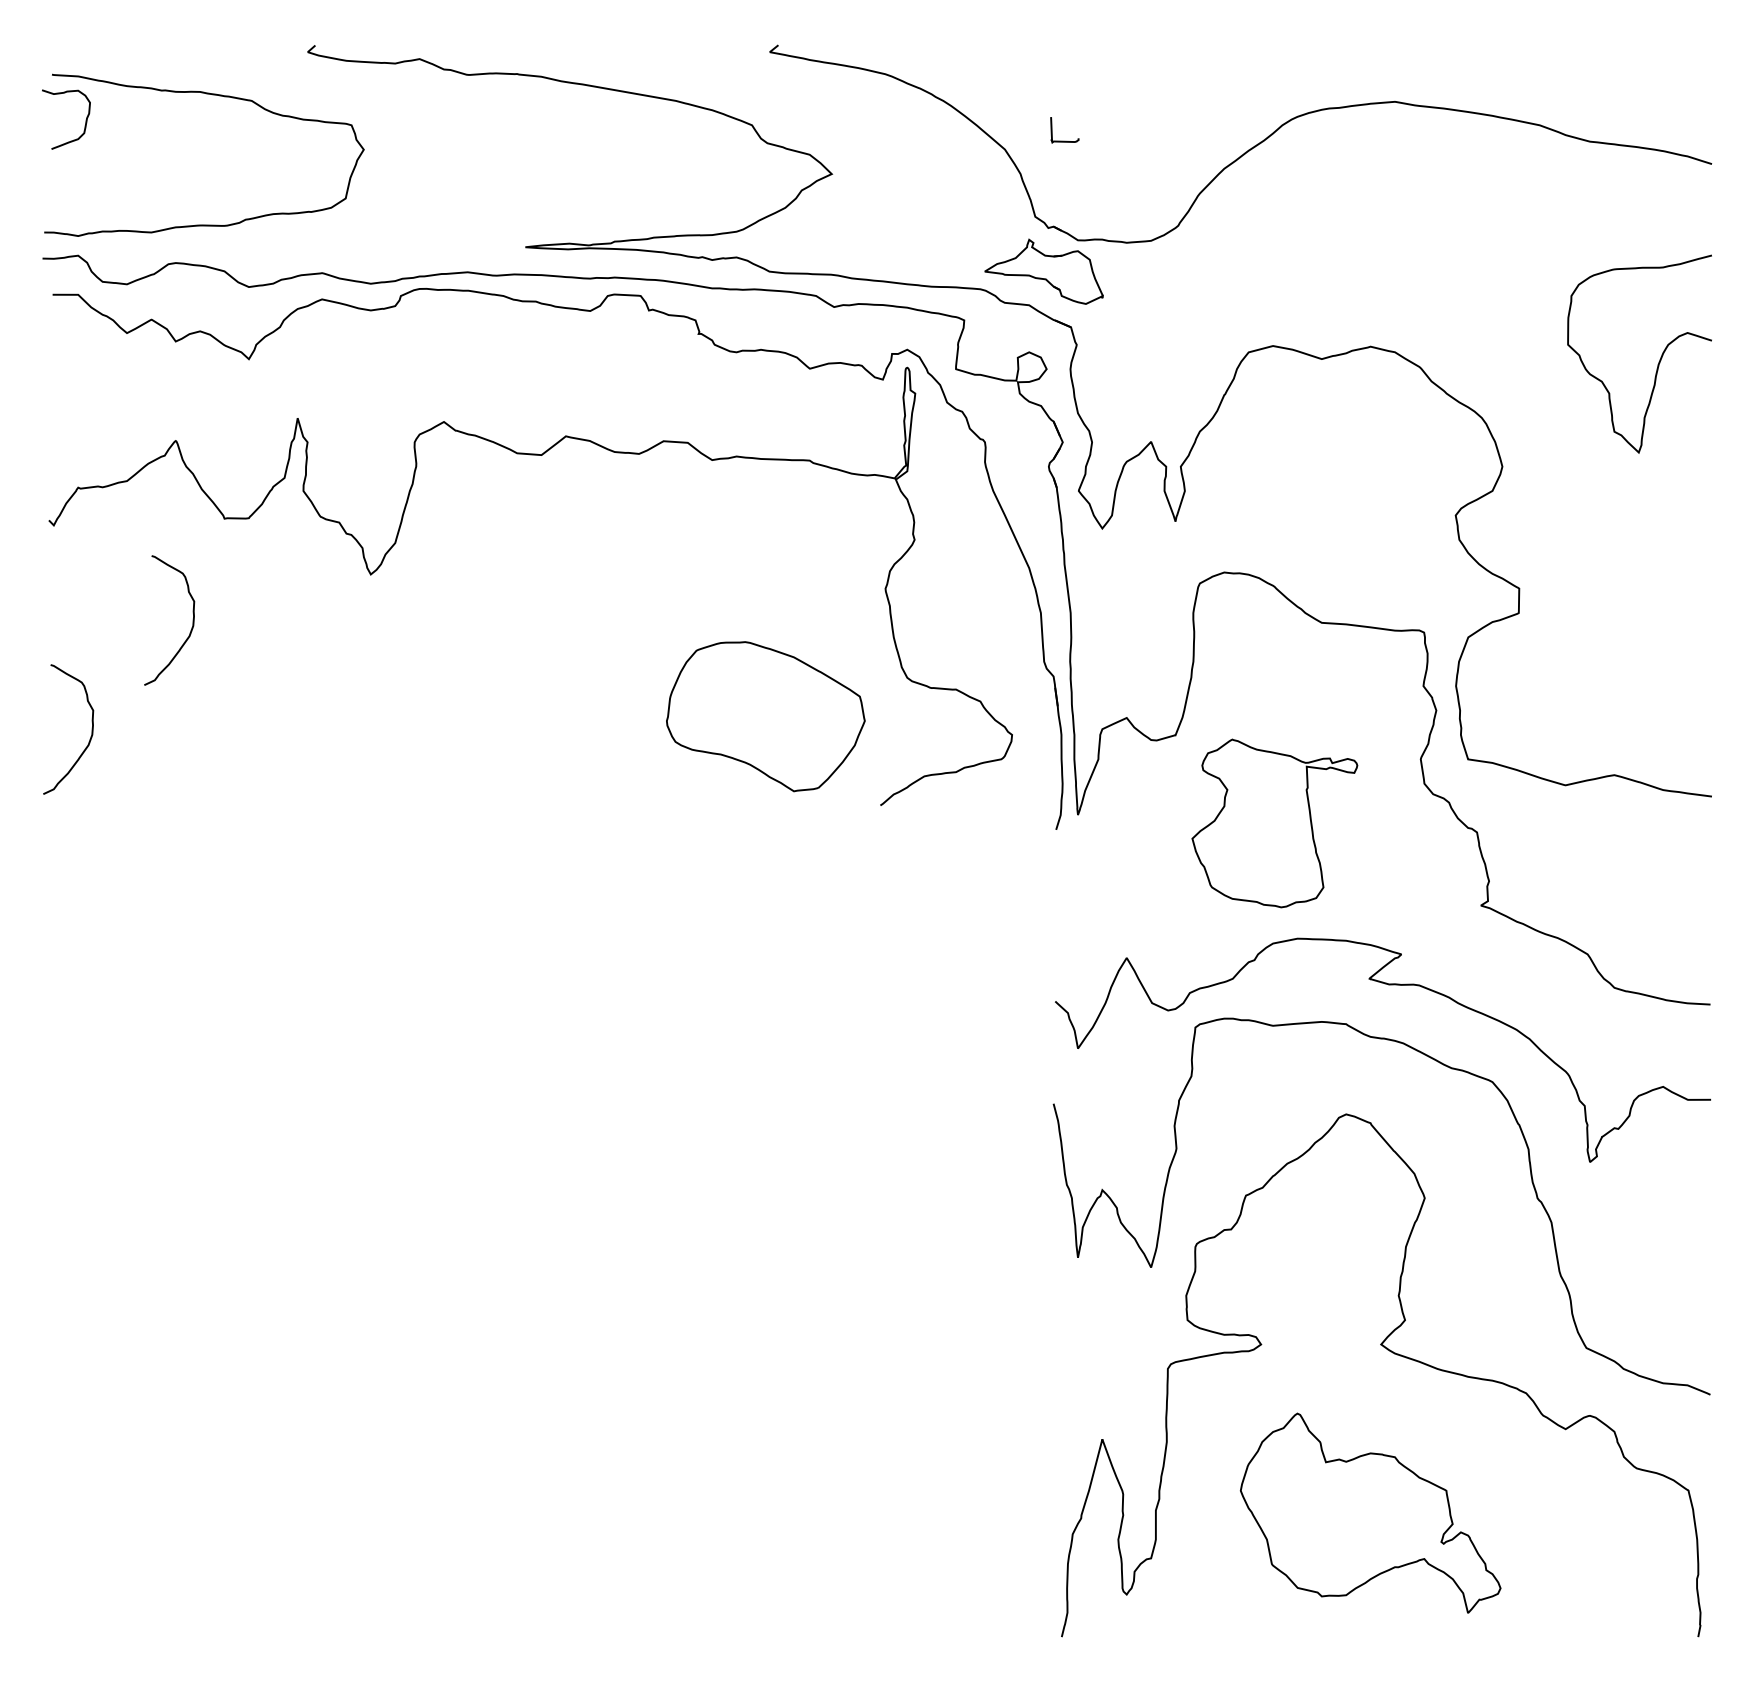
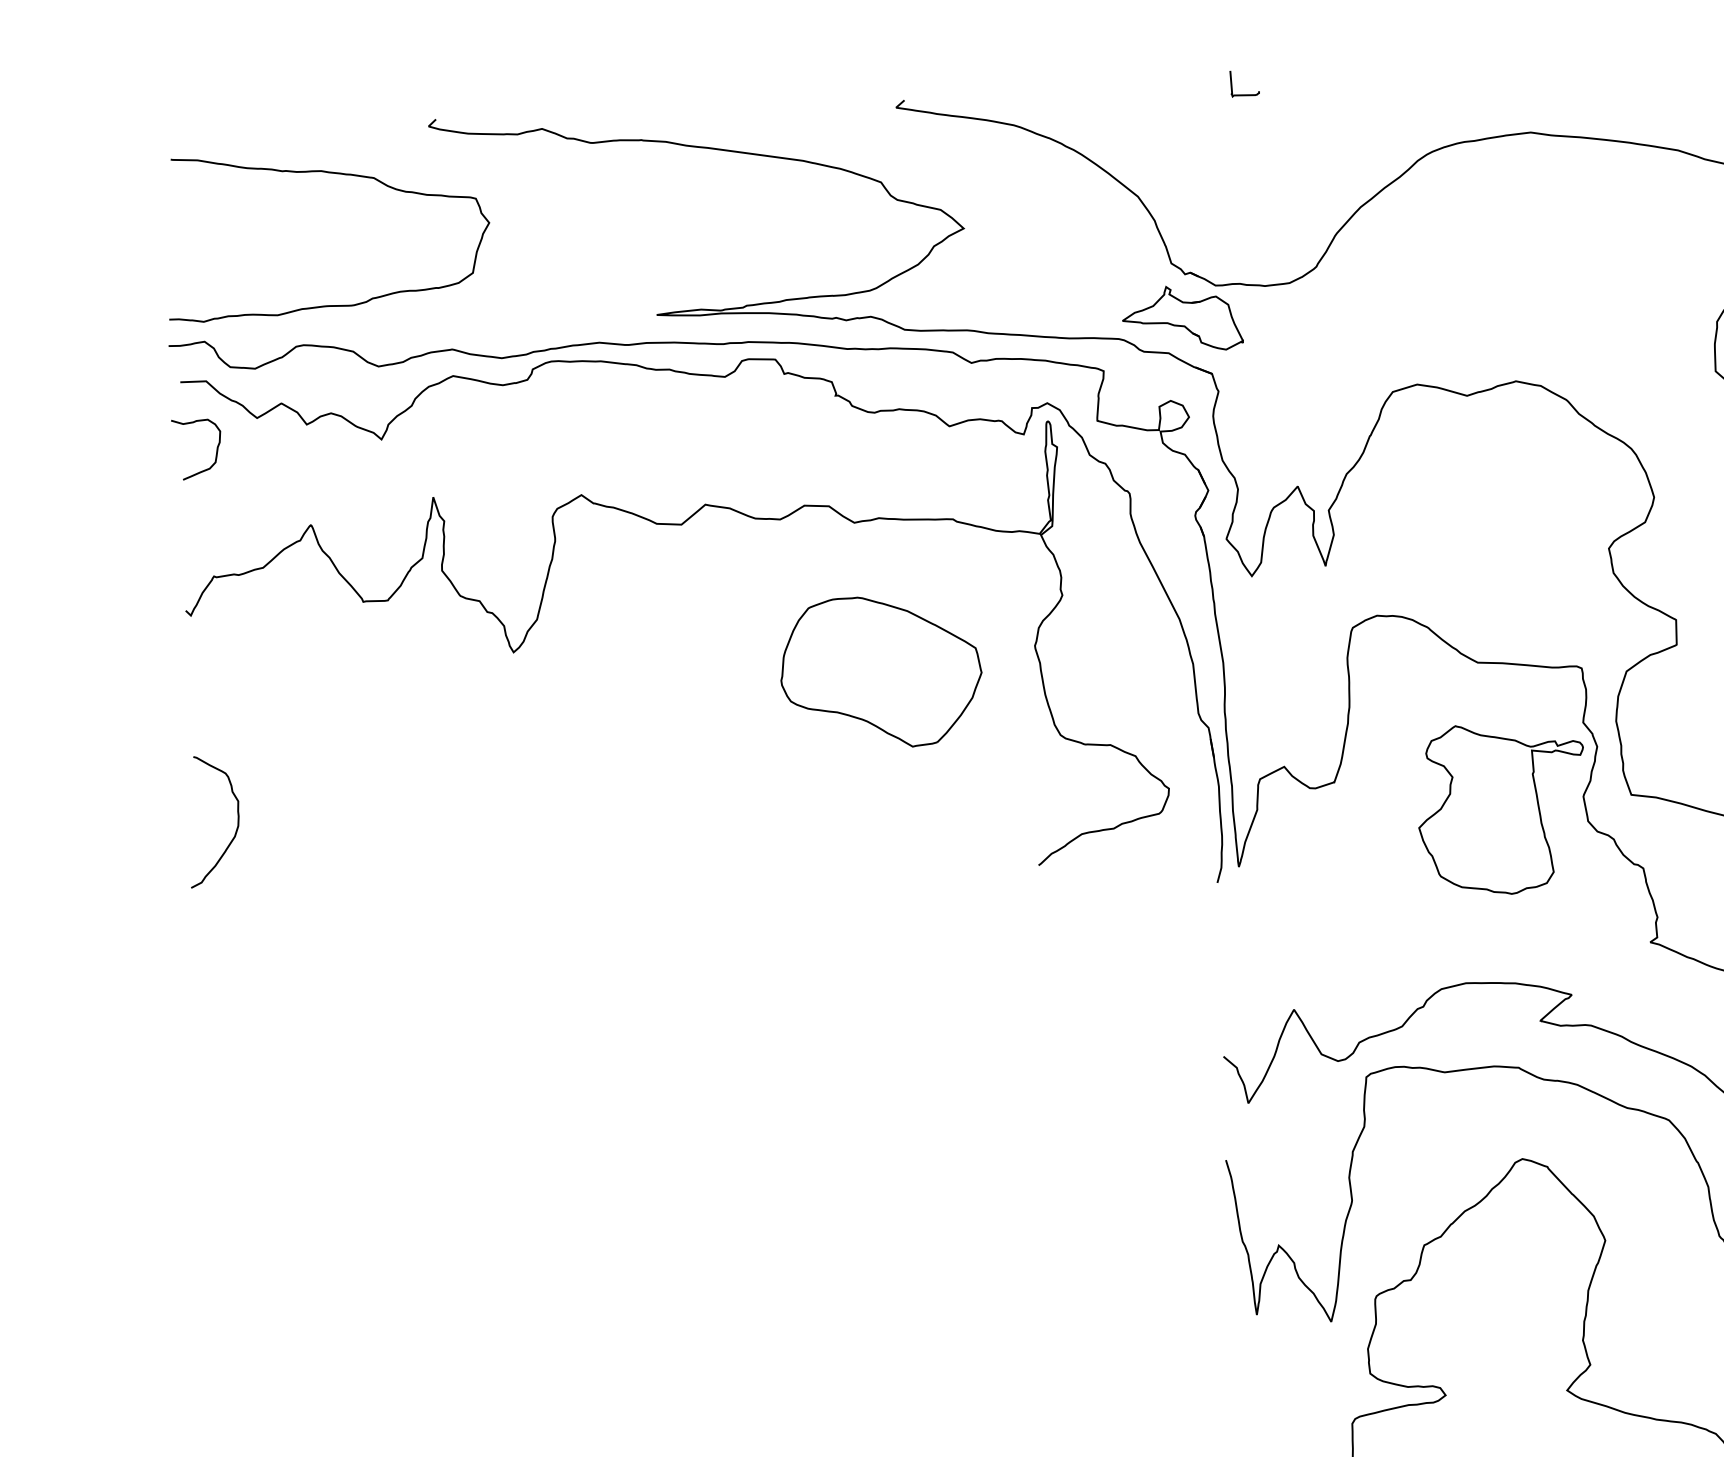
curve: (84, 125) -> (215, 454), moved
curve: (1064, 140) -> (1244, 94), moved
curve: (192, 620) -> (335, 706), removed
part: (765, 716) -> (880, 672), moved
part: (1274, 823) -> (1501, 809), moved

